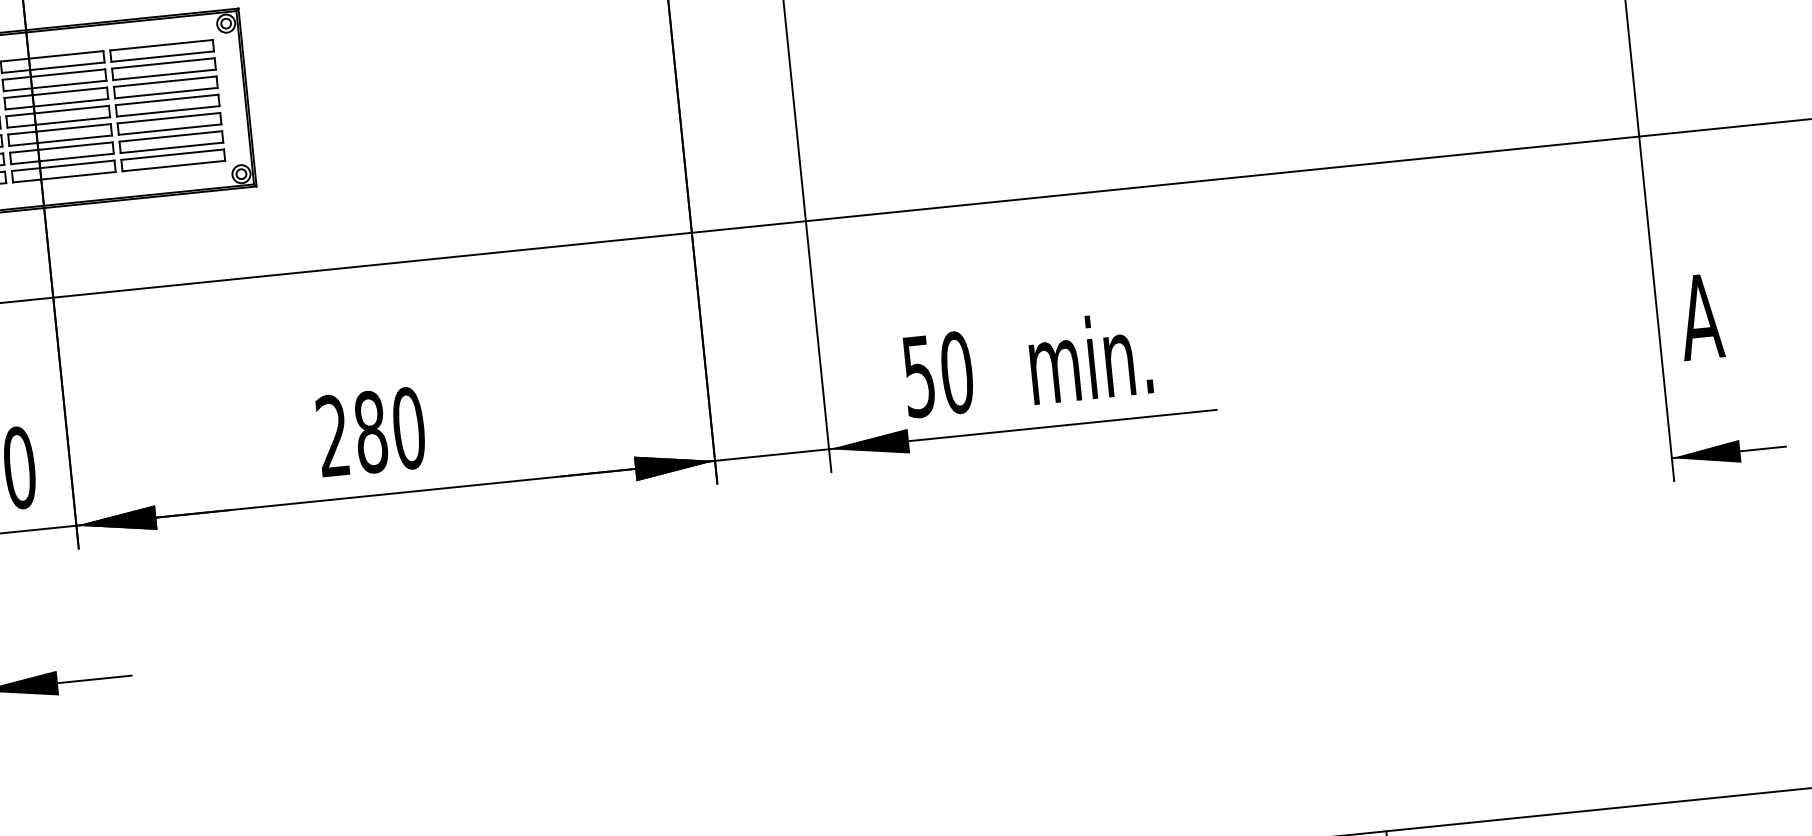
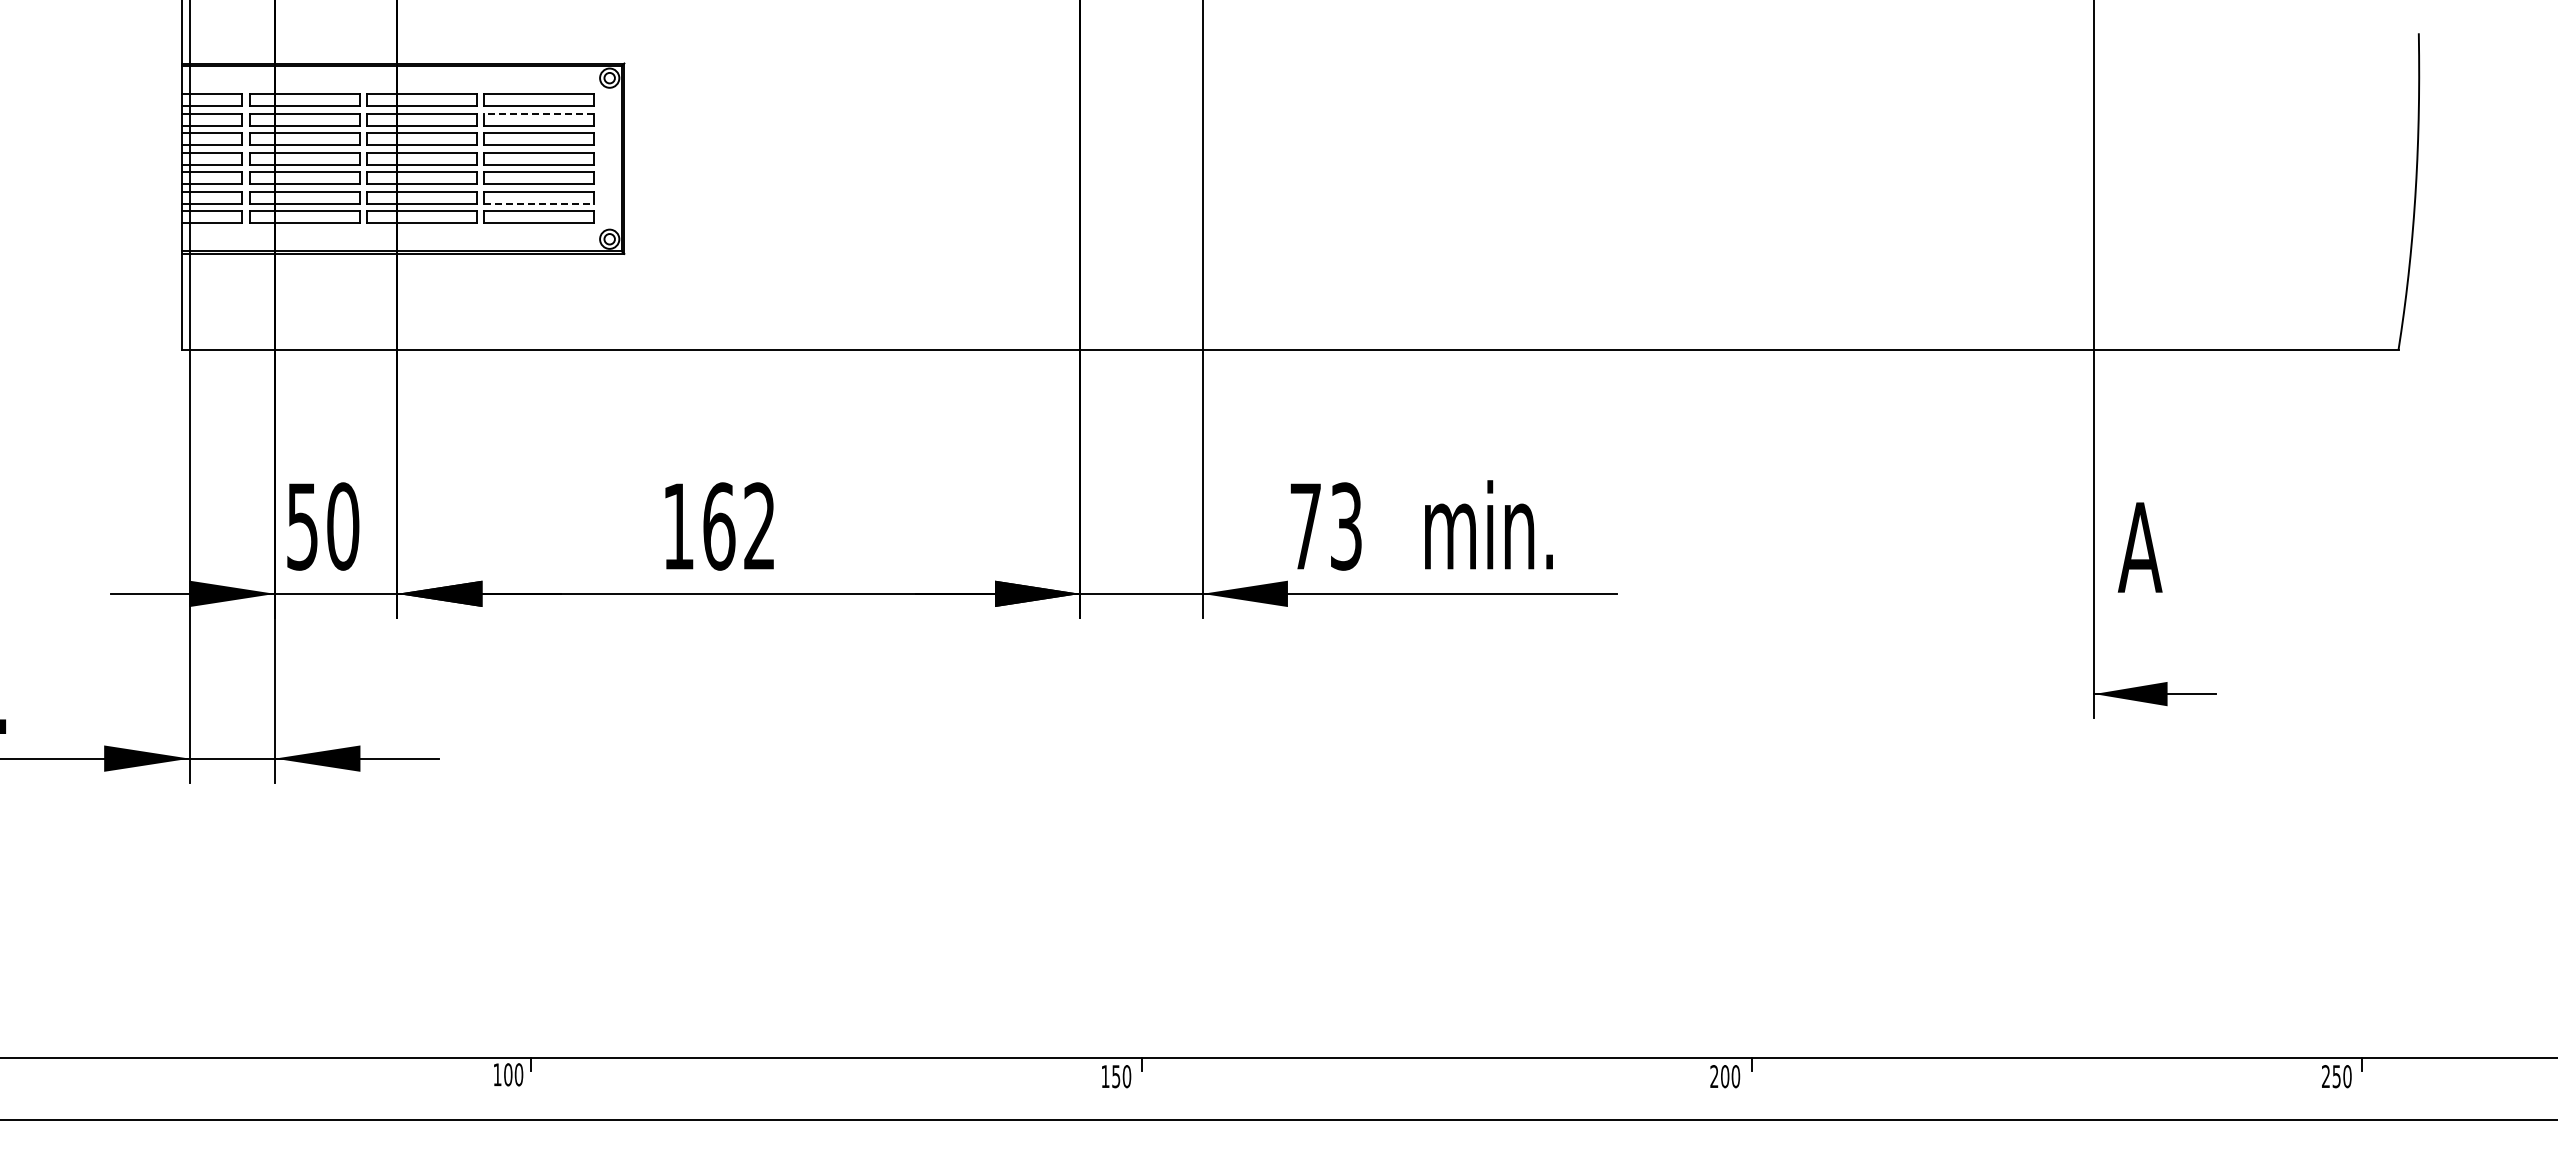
line: (163, 63) -> (538, 113), solid -> dashed
line: (171, 147) -> (538, 203), solid -> dashed
text: (938, 374) -> (1326, 526), 50 -> 73
text: (371, 432) -> (719, 526), 280 -> 162

